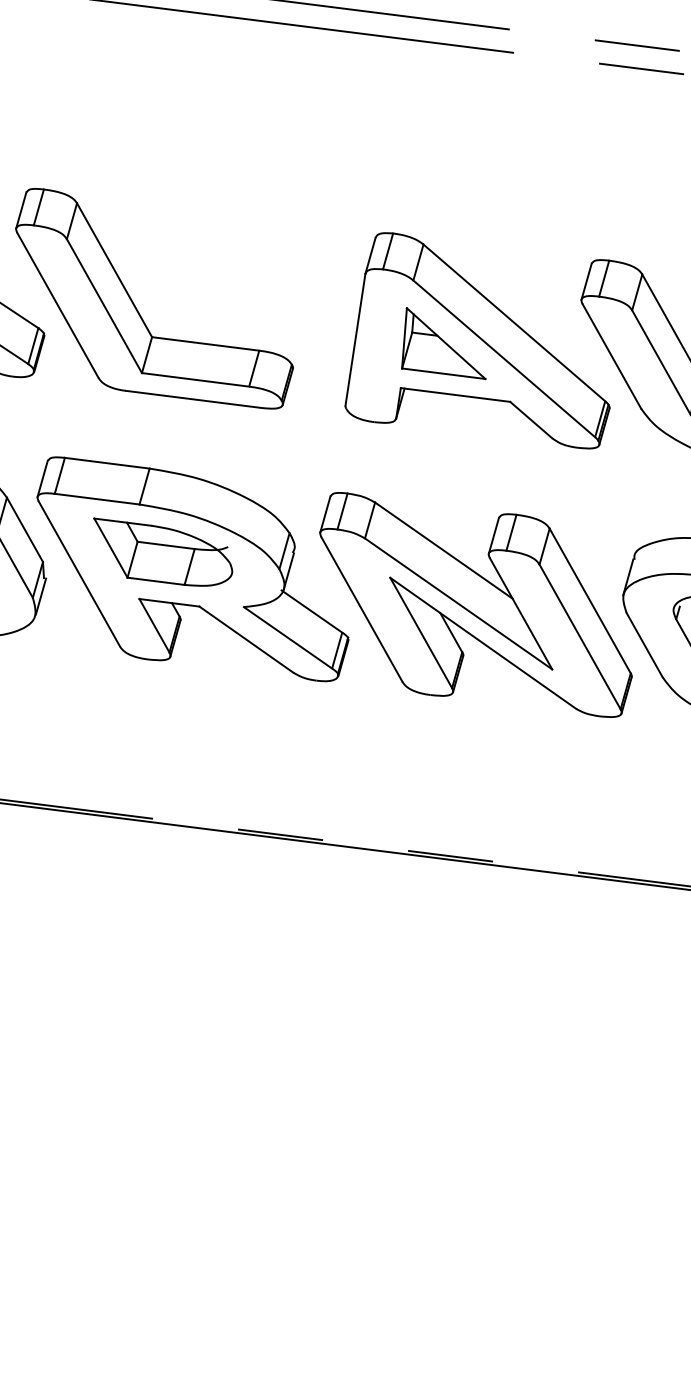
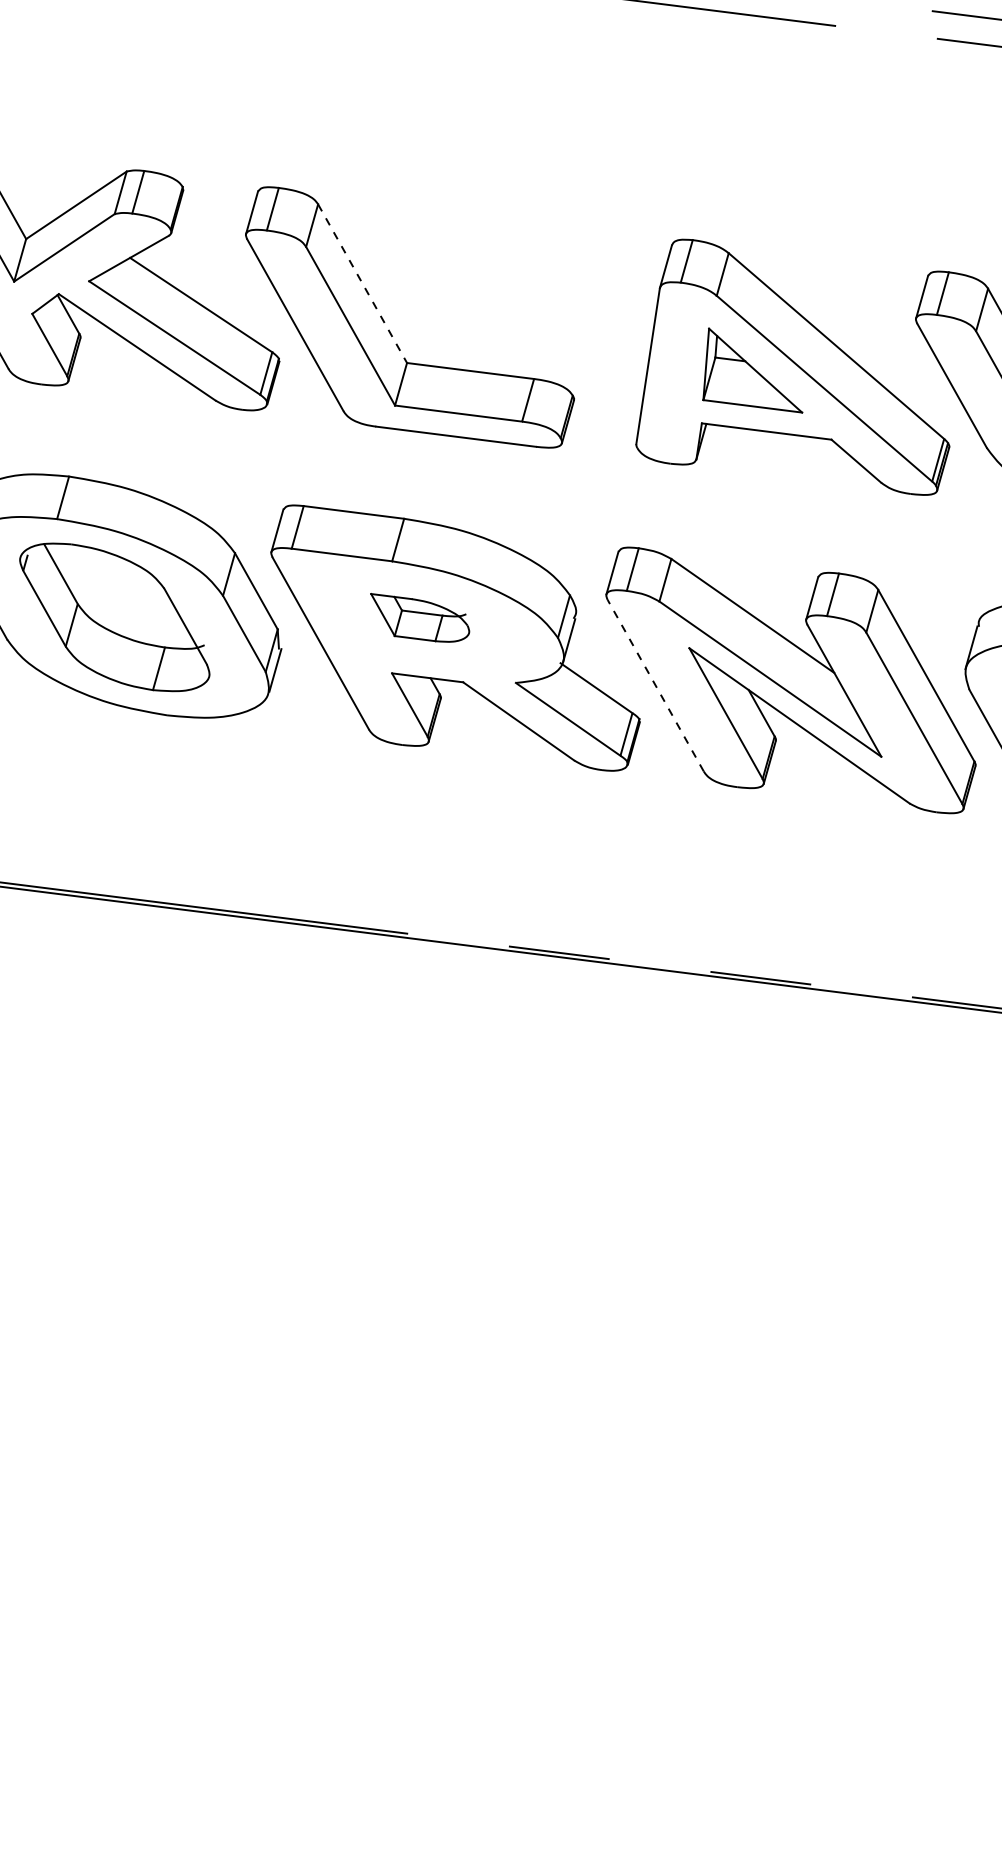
line: (114, 270) -> (362, 283), solid -> dashed
part: (162, 551) -> (419, 617), size x0.6
line: (361, 609) -> (655, 685), solid -> dashed

